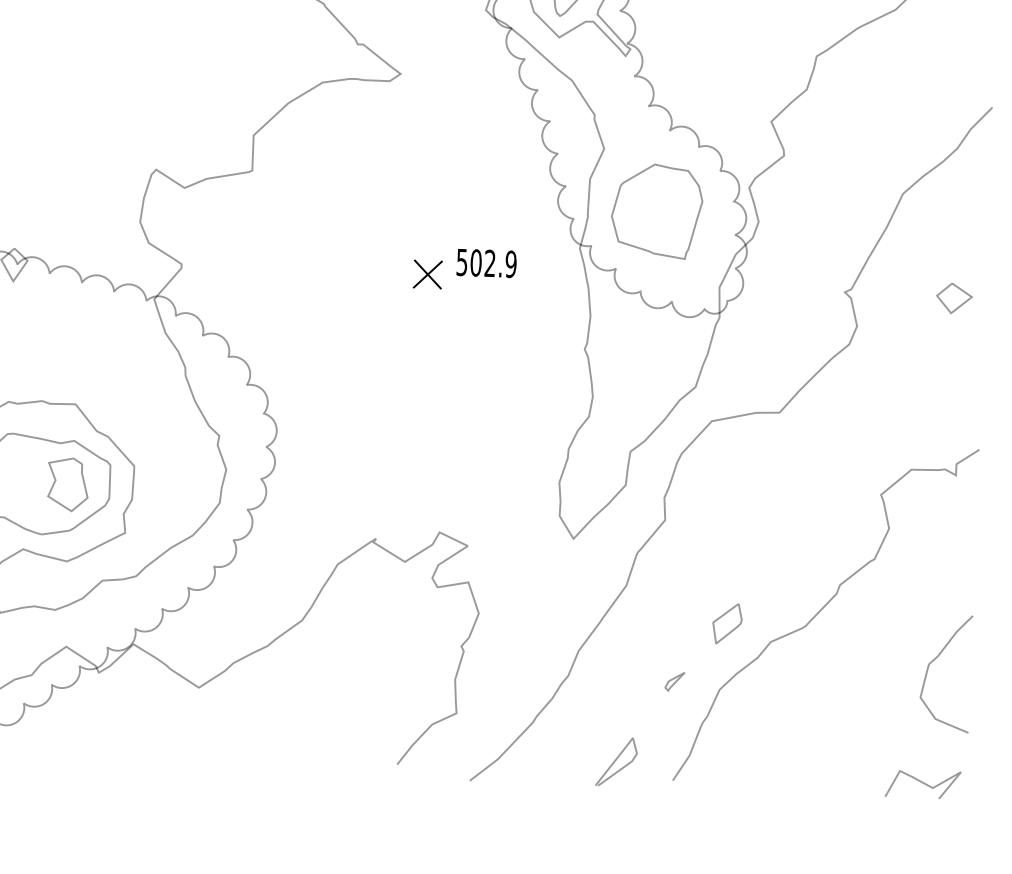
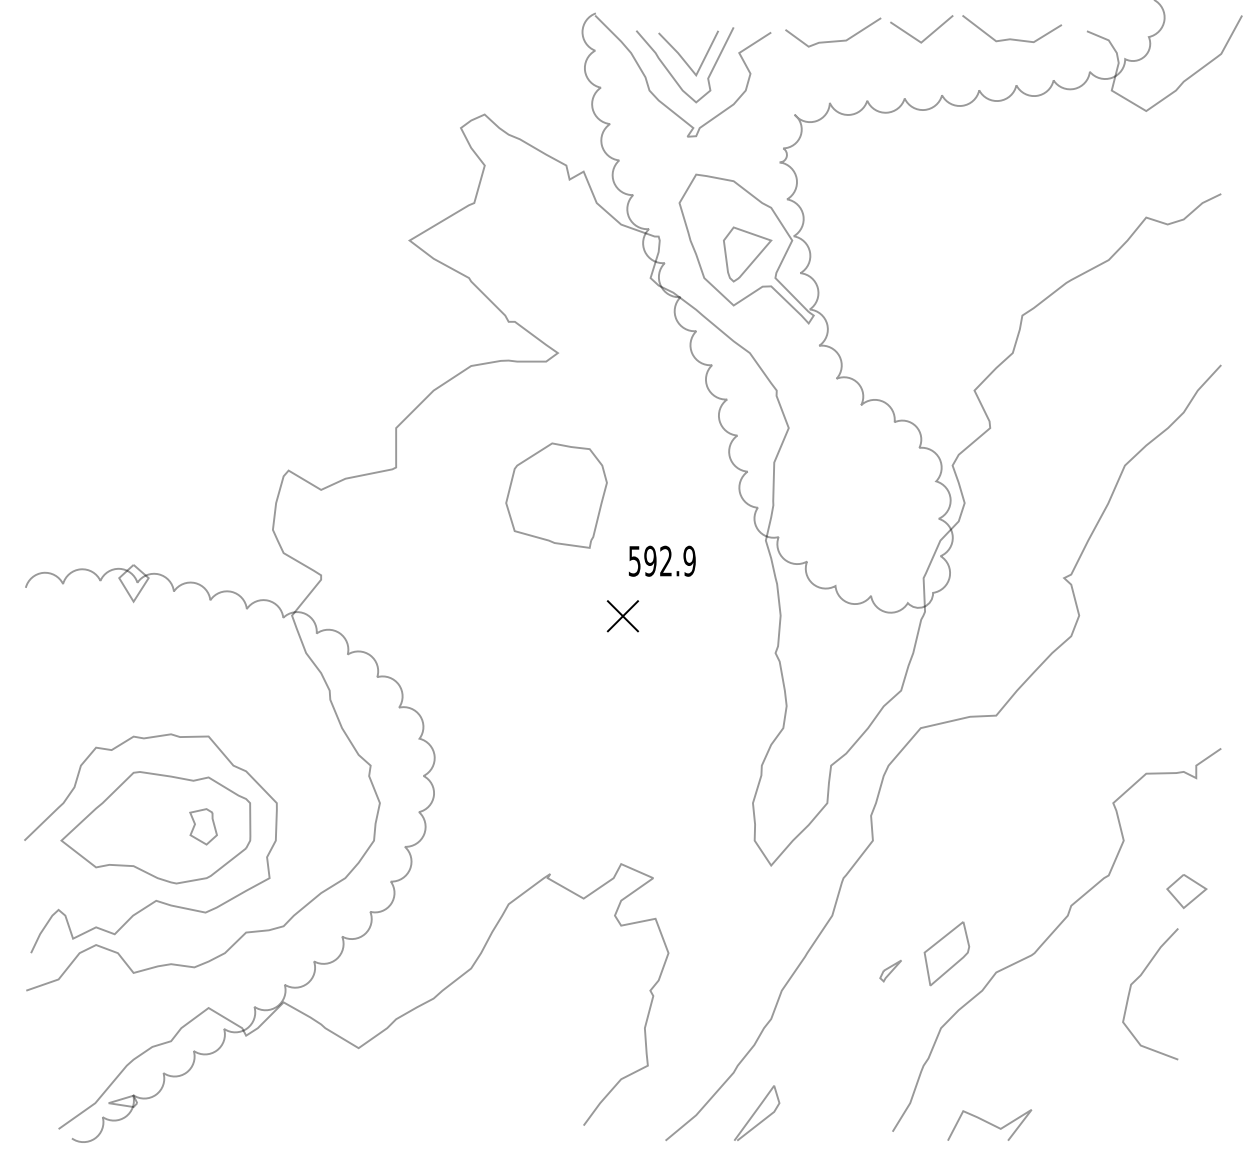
part: (657, 211) -> (556, 495), moved
text: (476, 263) -> (650, 561), 502.9 -> 592.9
part: (427, 274) -> (622, 616), moved
part: (954, 298) -> (1186, 891), moved
part: (68, 484) -> (203, 826), size x0.6
part: (726, 624) -> (946, 954), size x1.4
curve: (933, 660) -> (1136, 980), moved
part: (674, 682) -> (890, 971), moved
curve: (616, 760) -> (756, 1111), moved
curve: (922, 783) -> (989, 1124), moved

